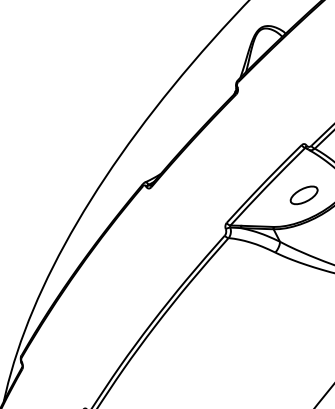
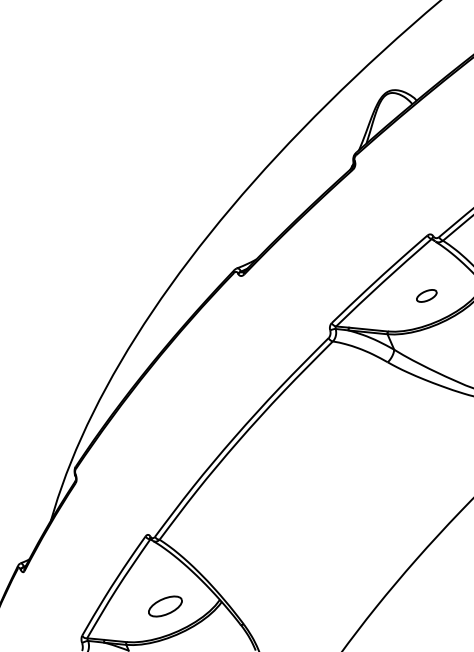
part: (303, 195) -> (426, 295), size x0.6

